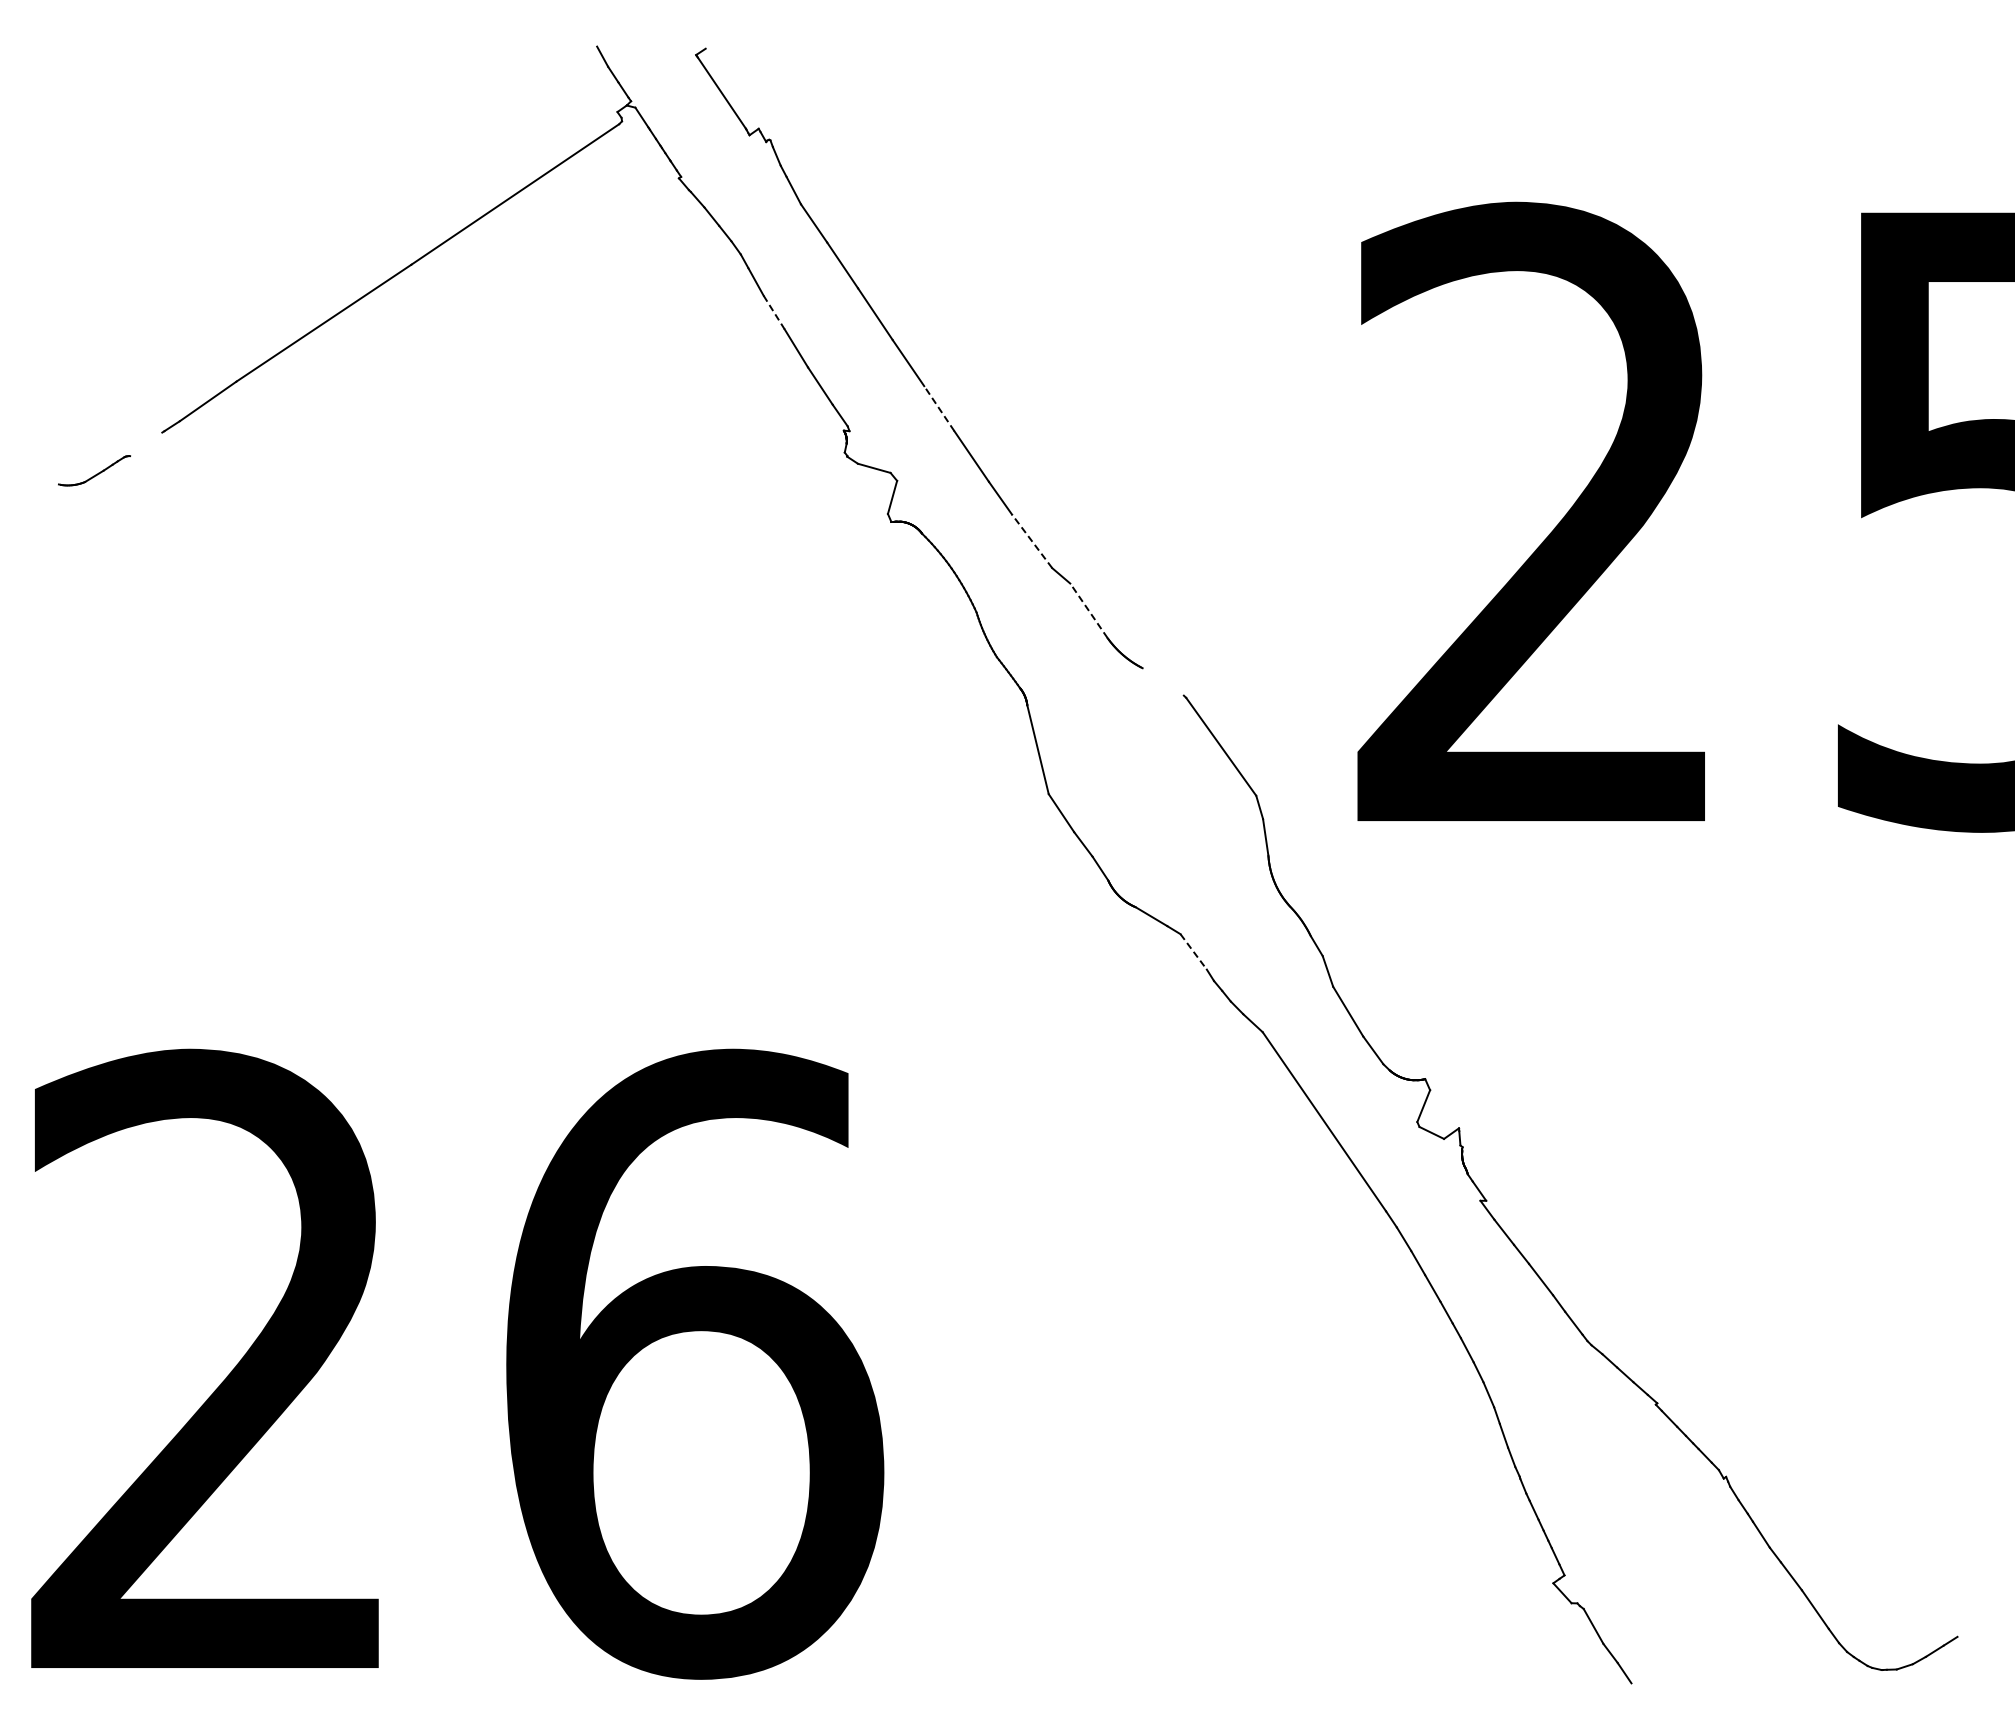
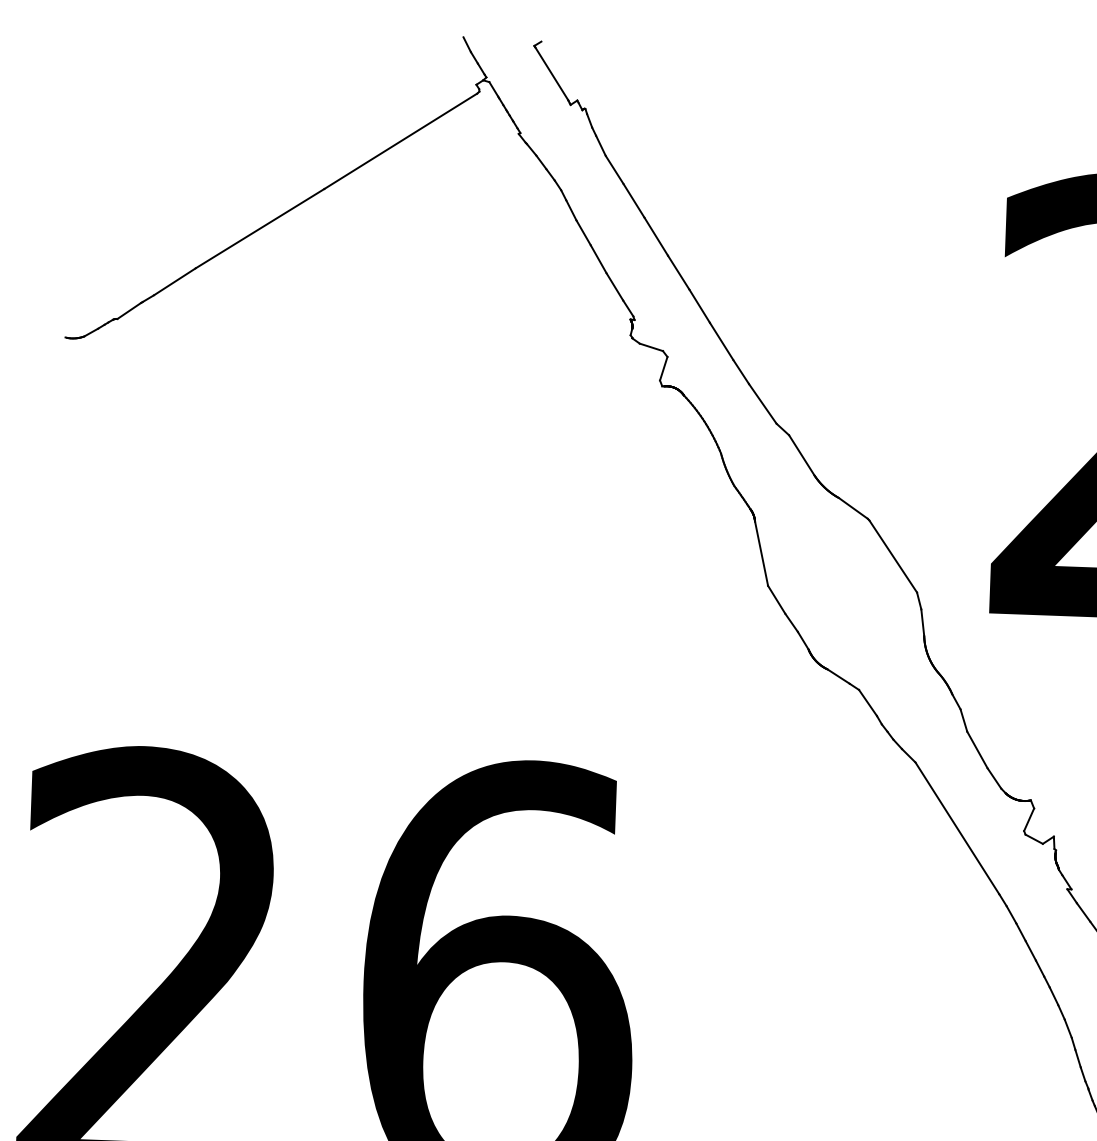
line: (774, 312) -> (583, 232), dashed -> solid
line: (939, 408) -> (699, 306), dashed -> solid
line: (146, 444) -> (129, 311), added
line: (1032, 541) -> (763, 404), dashed -> solid
line: (1088, 610) -> (801, 455), dashed -> solid
line: (1162, 681) -> (852, 508), added
line: (1194, 952) -> (868, 703), dashed -> solid

